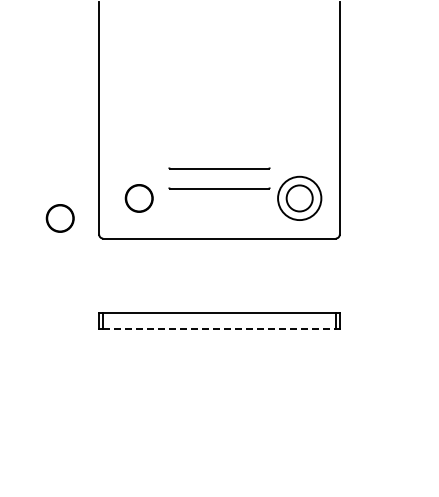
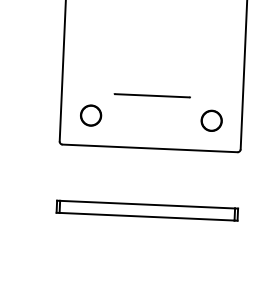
line: (219, 188) -> (151, 110), removed
circle: (299, 197) -> (211, 120), size x0.62
circle: (59, 218) -> (30, 128), removed
line: (219, 329) -> (147, 216), dashed -> solid

